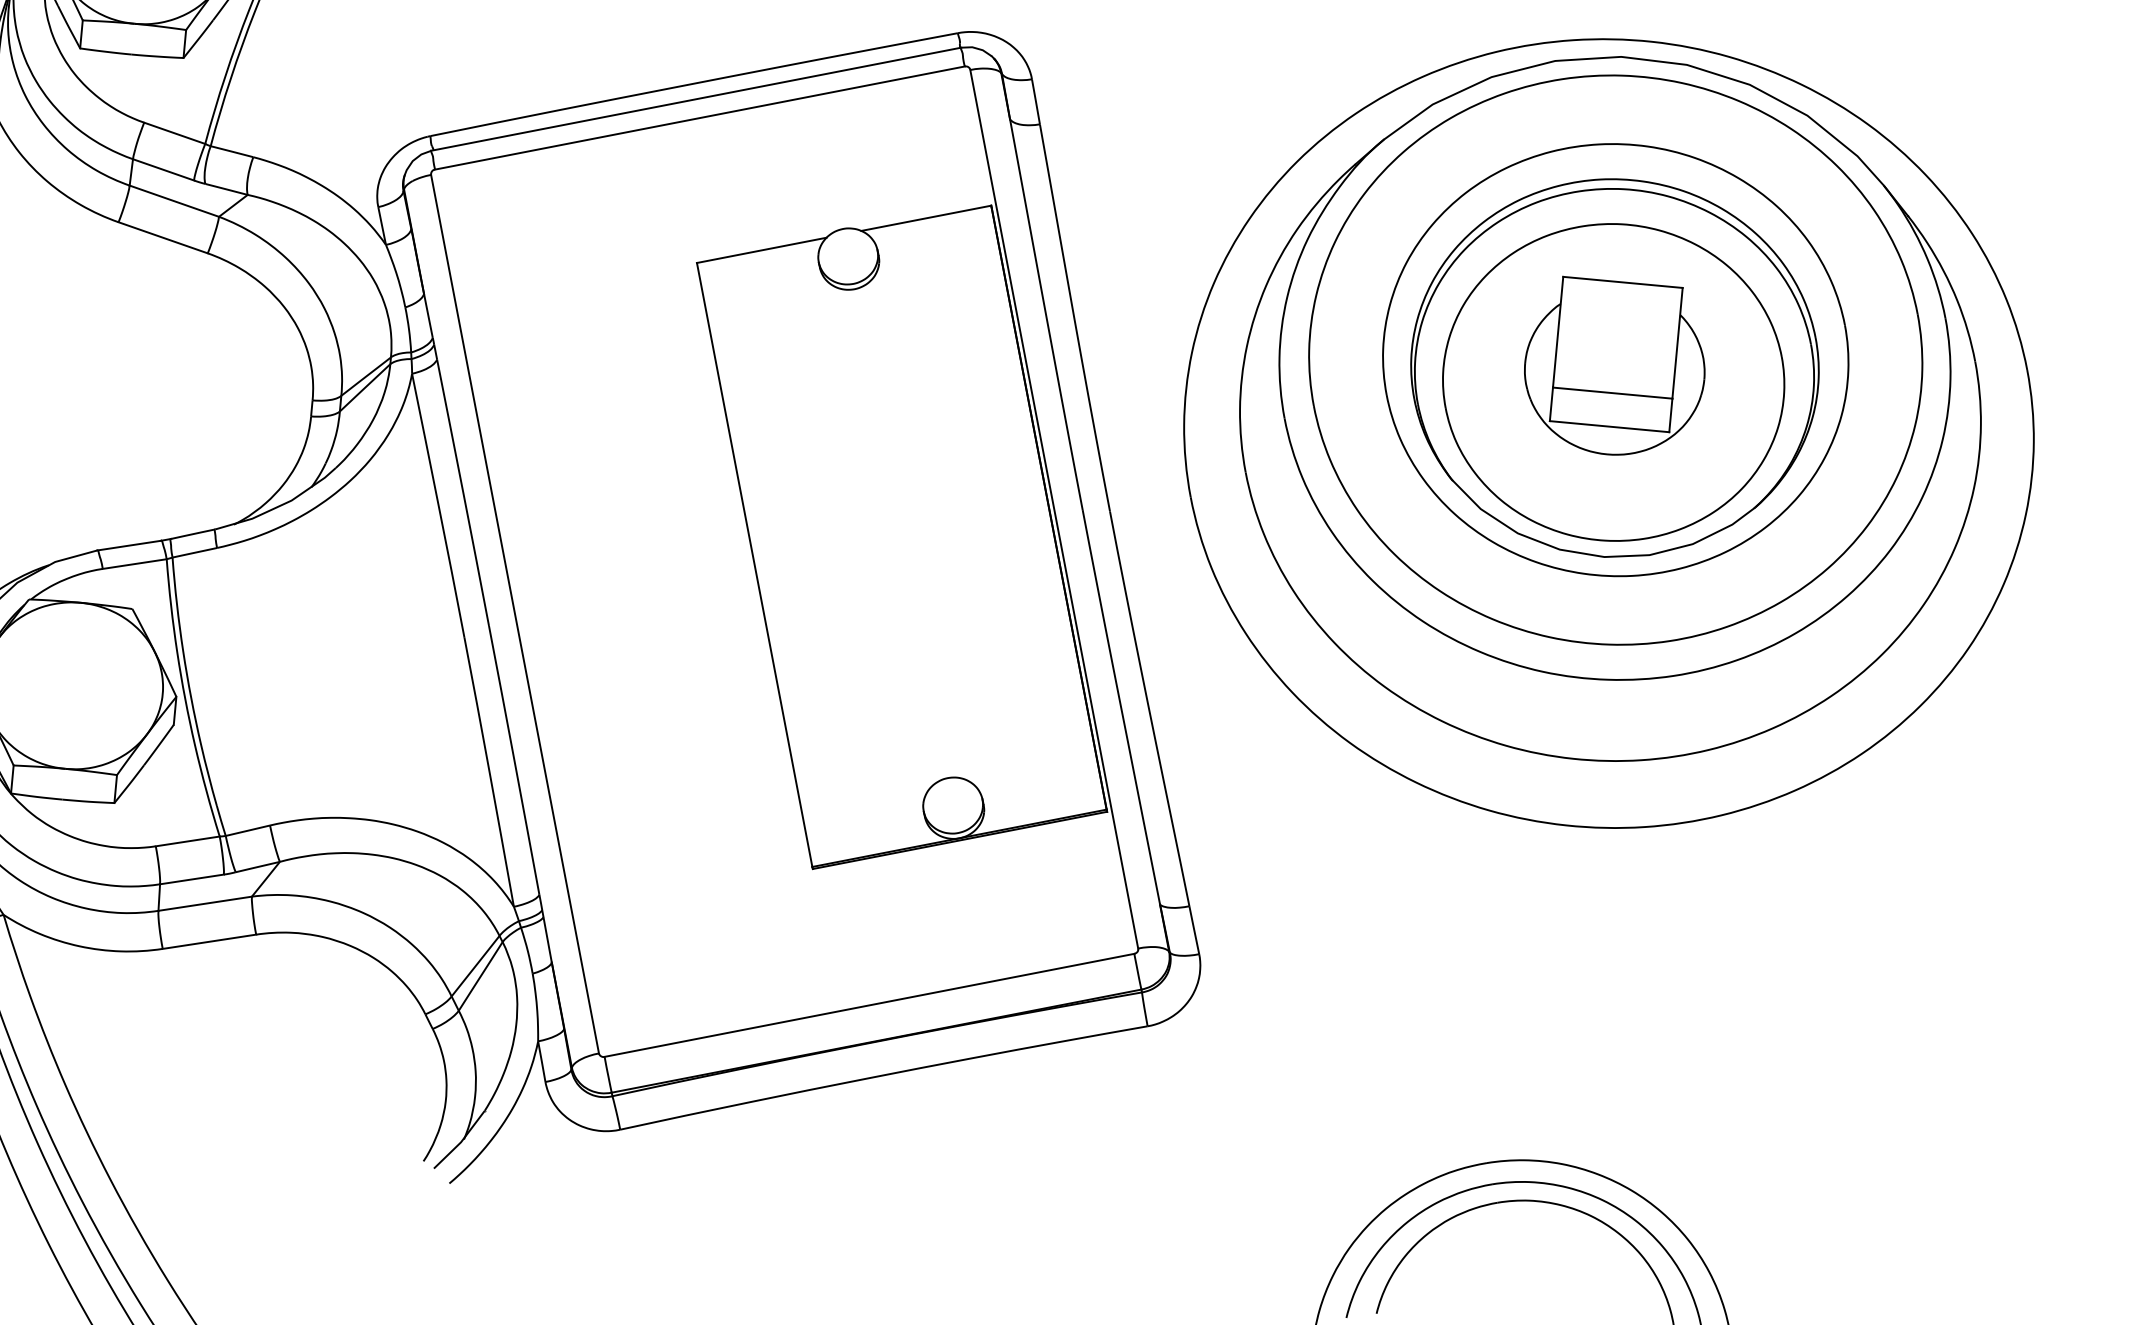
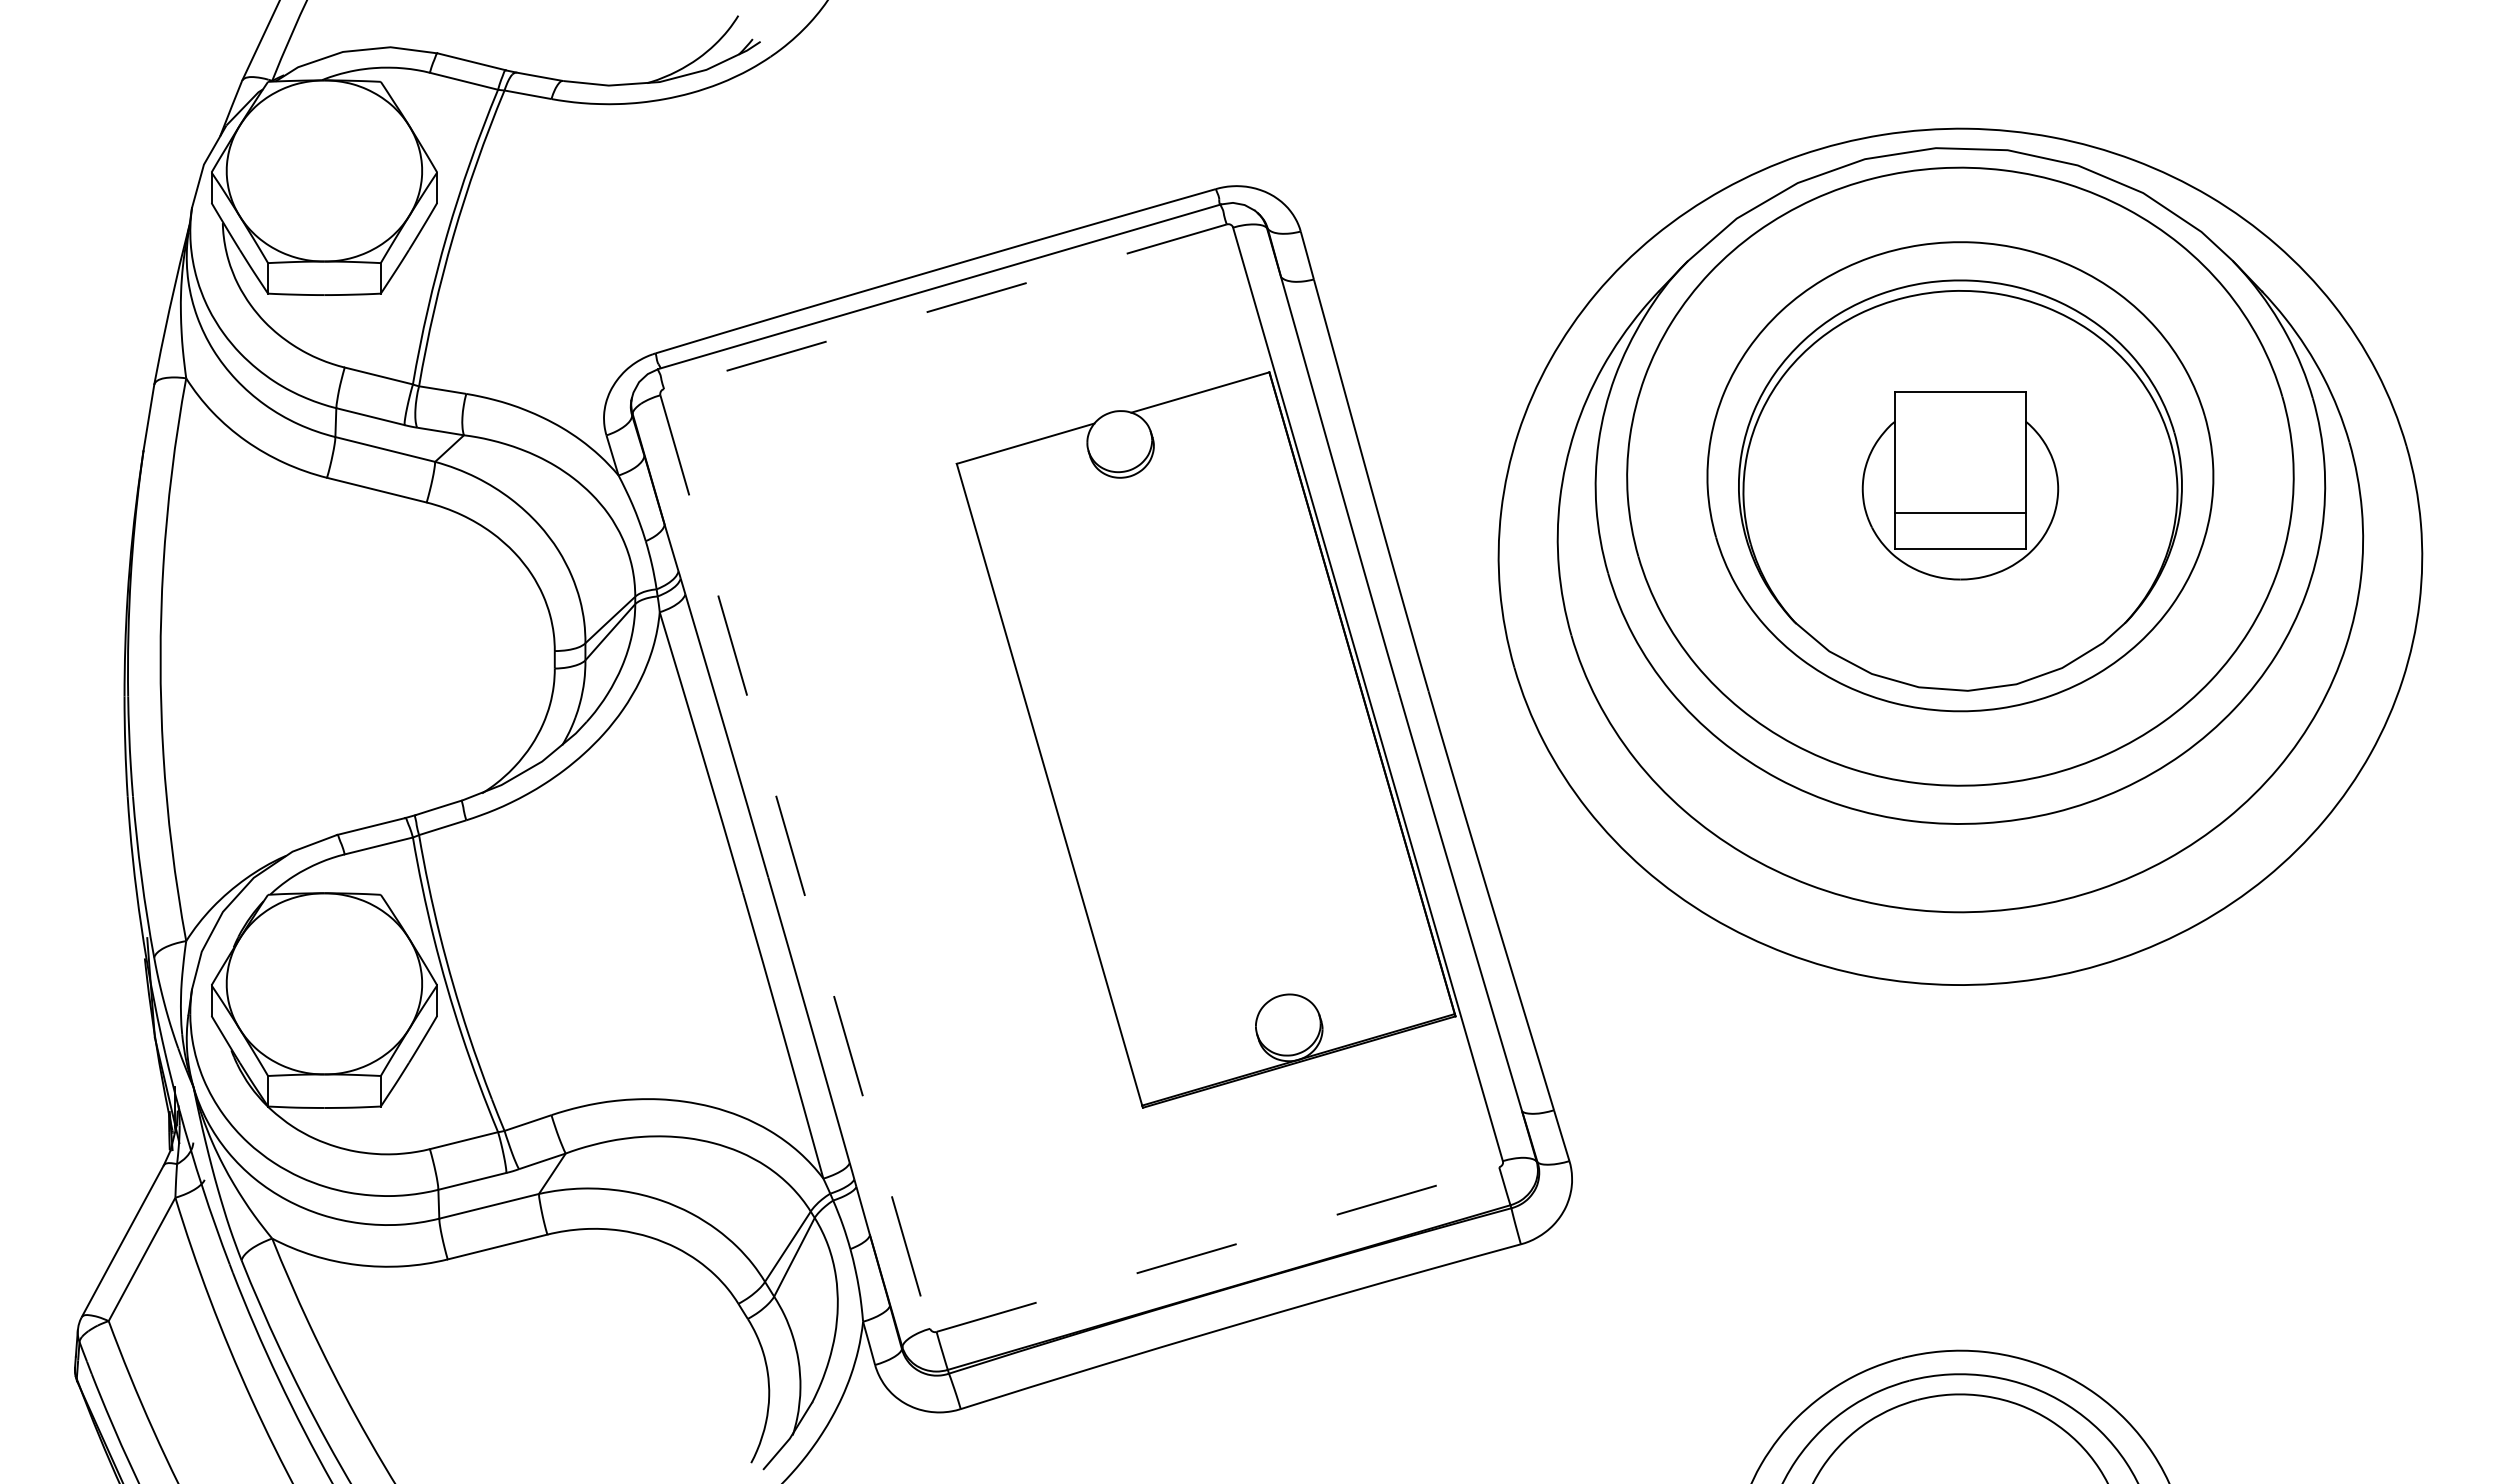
line: (699, 117) -> (944, 306), solid -> dashed
part: (1613, 382) -> (1960, 501), removed
line: (515, 614) -> (795, 862), solid -> dashed
line: (870, 1005) -> (1218, 1249), solid -> dashed

